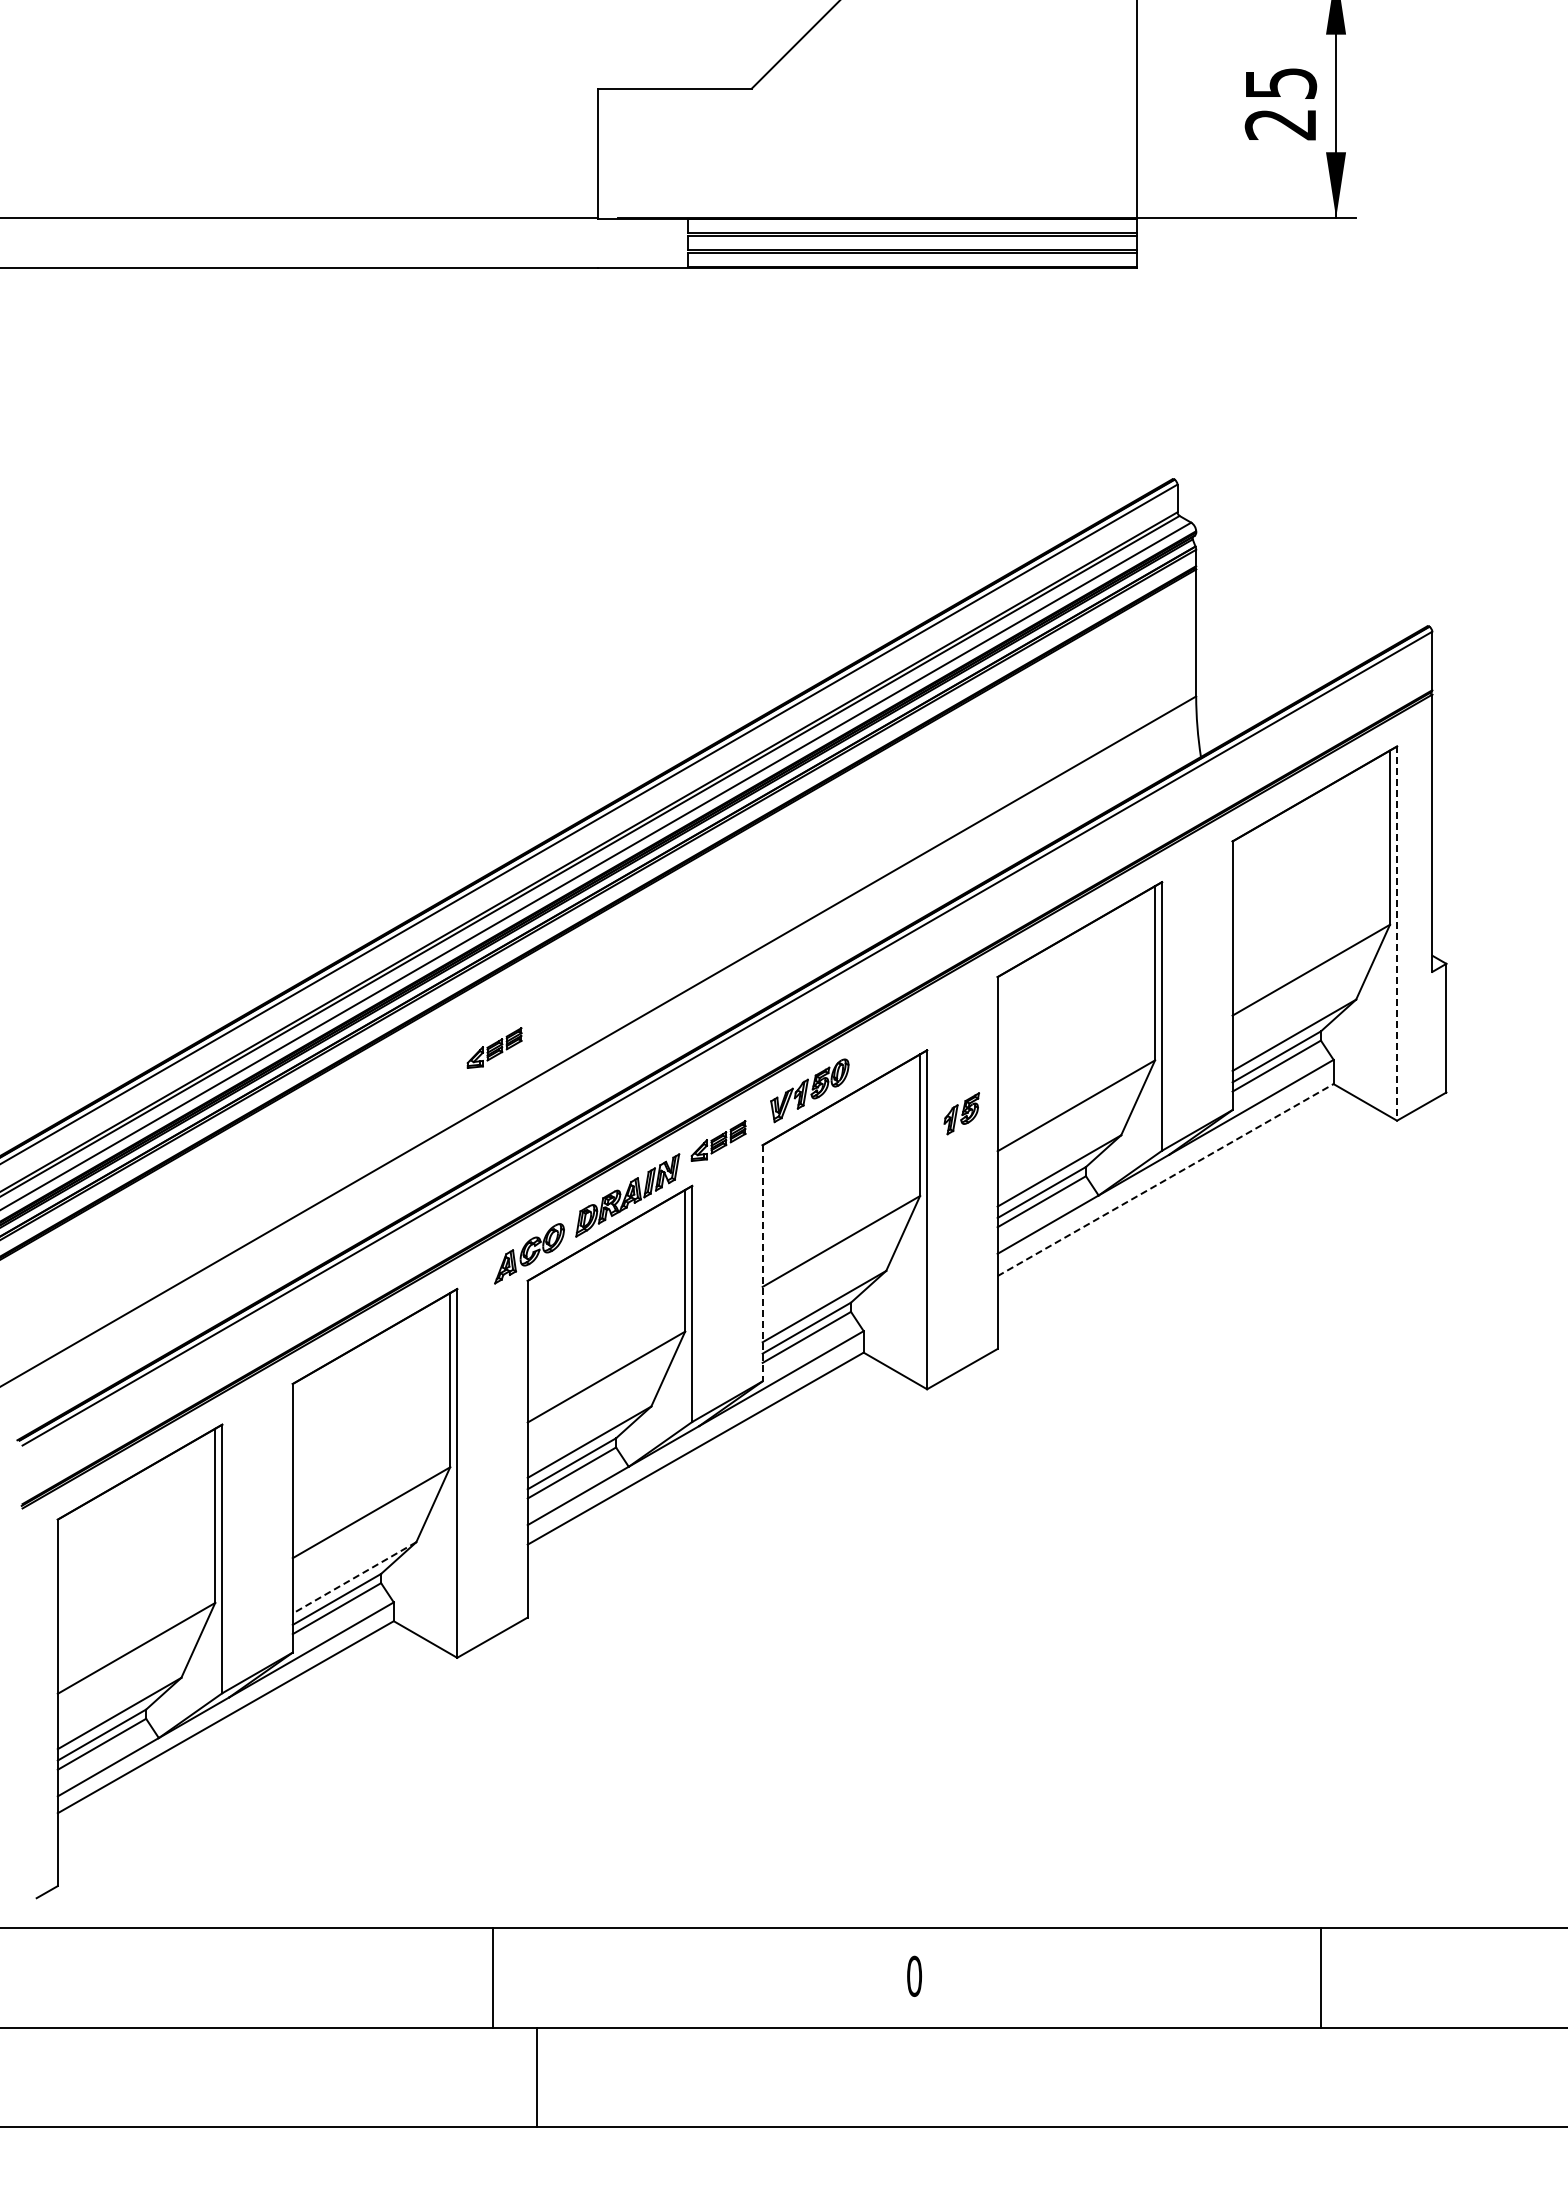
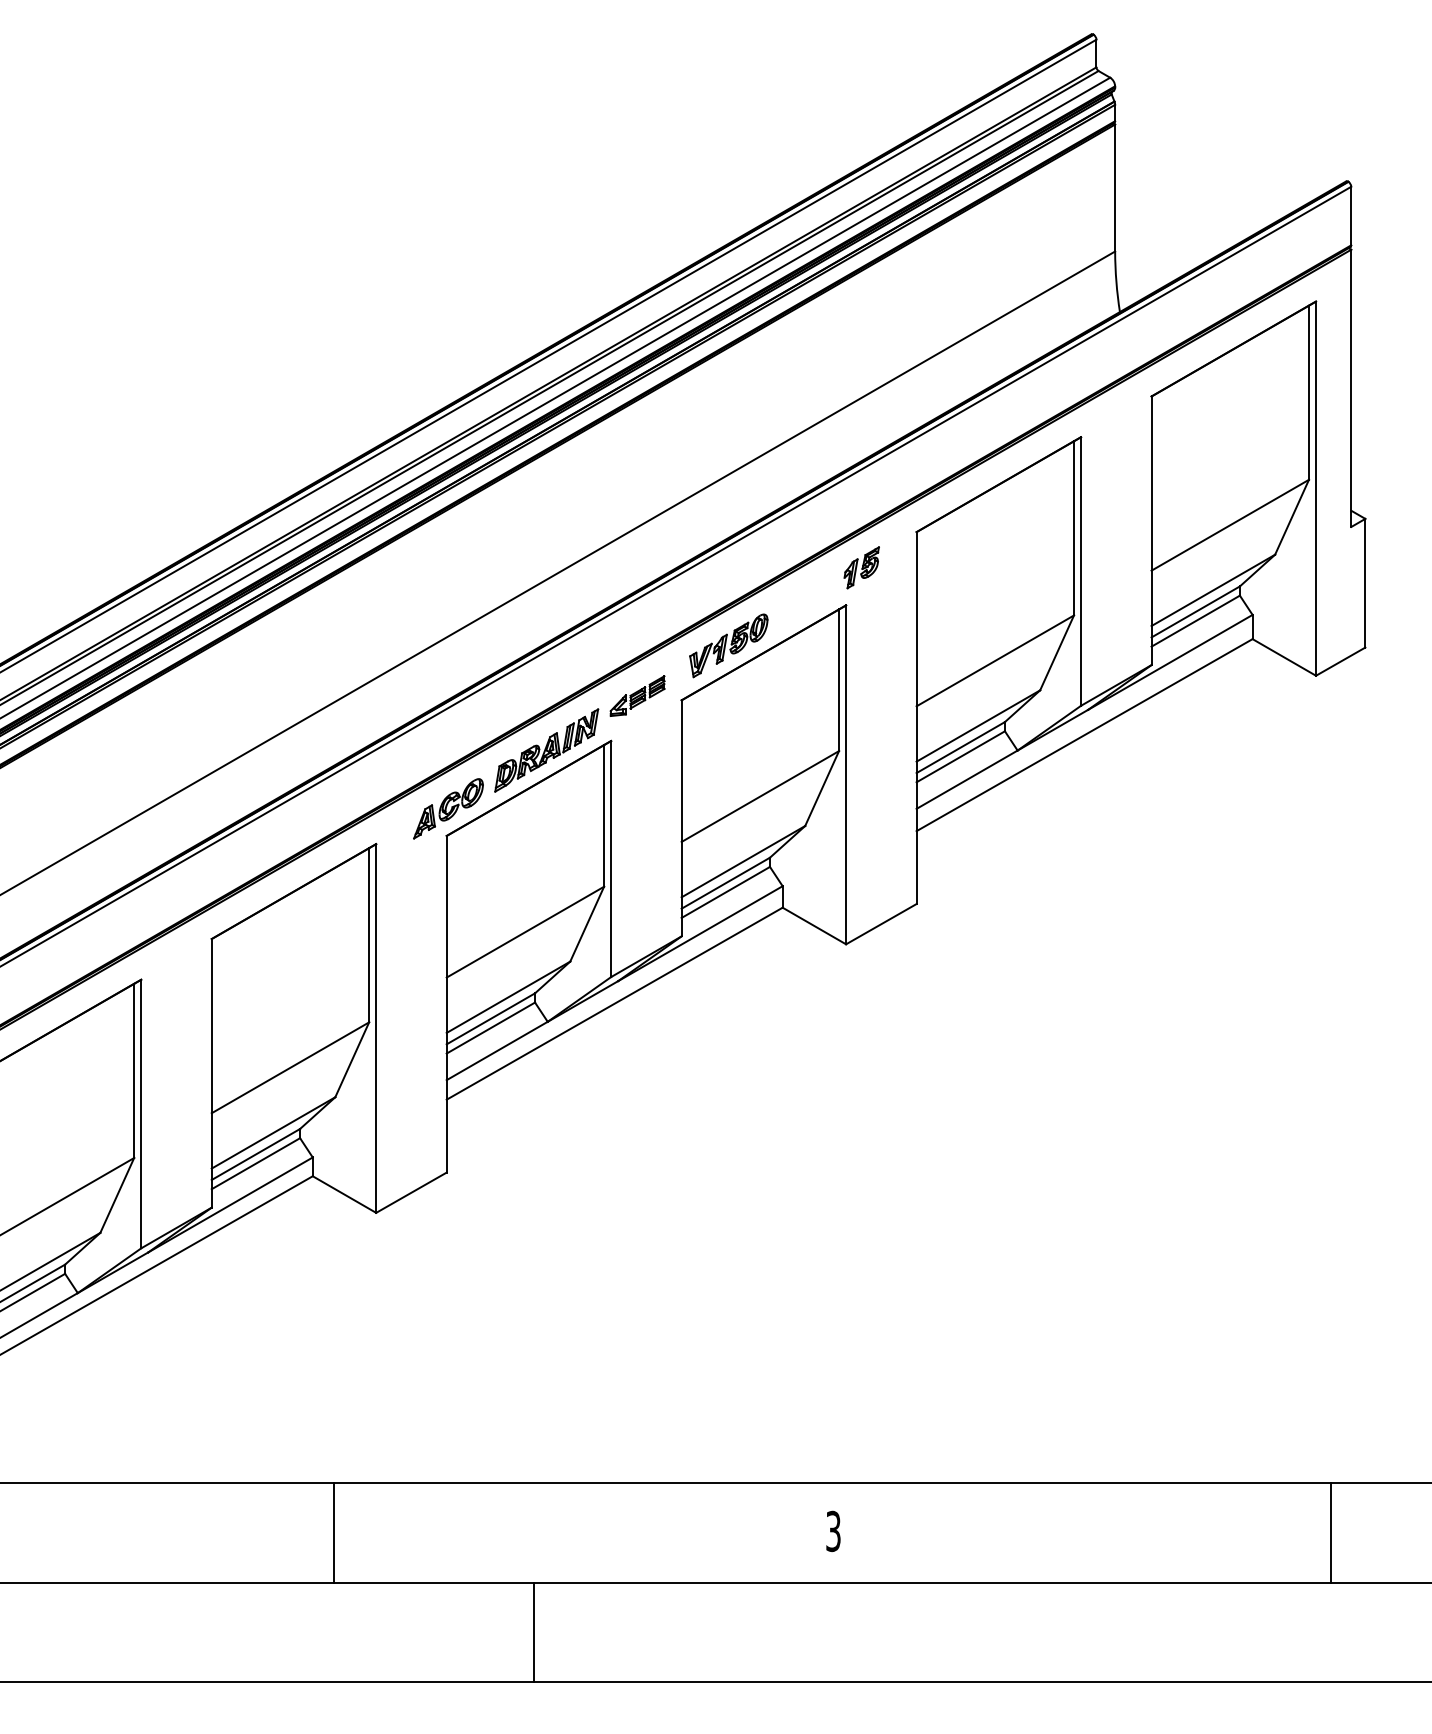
line: (1397, 934) -> (1316, 489), dashed -> solid
part: (494, 1047) -> (413, 602), removed
part: (961, 1113) -> (861, 567), moved
line: (1166, 1179) -> (1085, 734), dashed -> solid
line: (762, 1263) -> (681, 818), dashed -> solid
line: (354, 1578) -> (273, 1133), dashed -> solid
text: (914, 1975) -> (833, 1530), 0 -> 3
line: (493, 1977) -> (334, 1532), moved
line: (1321, 1977) -> (1331, 1532), moved
line: (536, 2077) -> (533, 1632), moved

